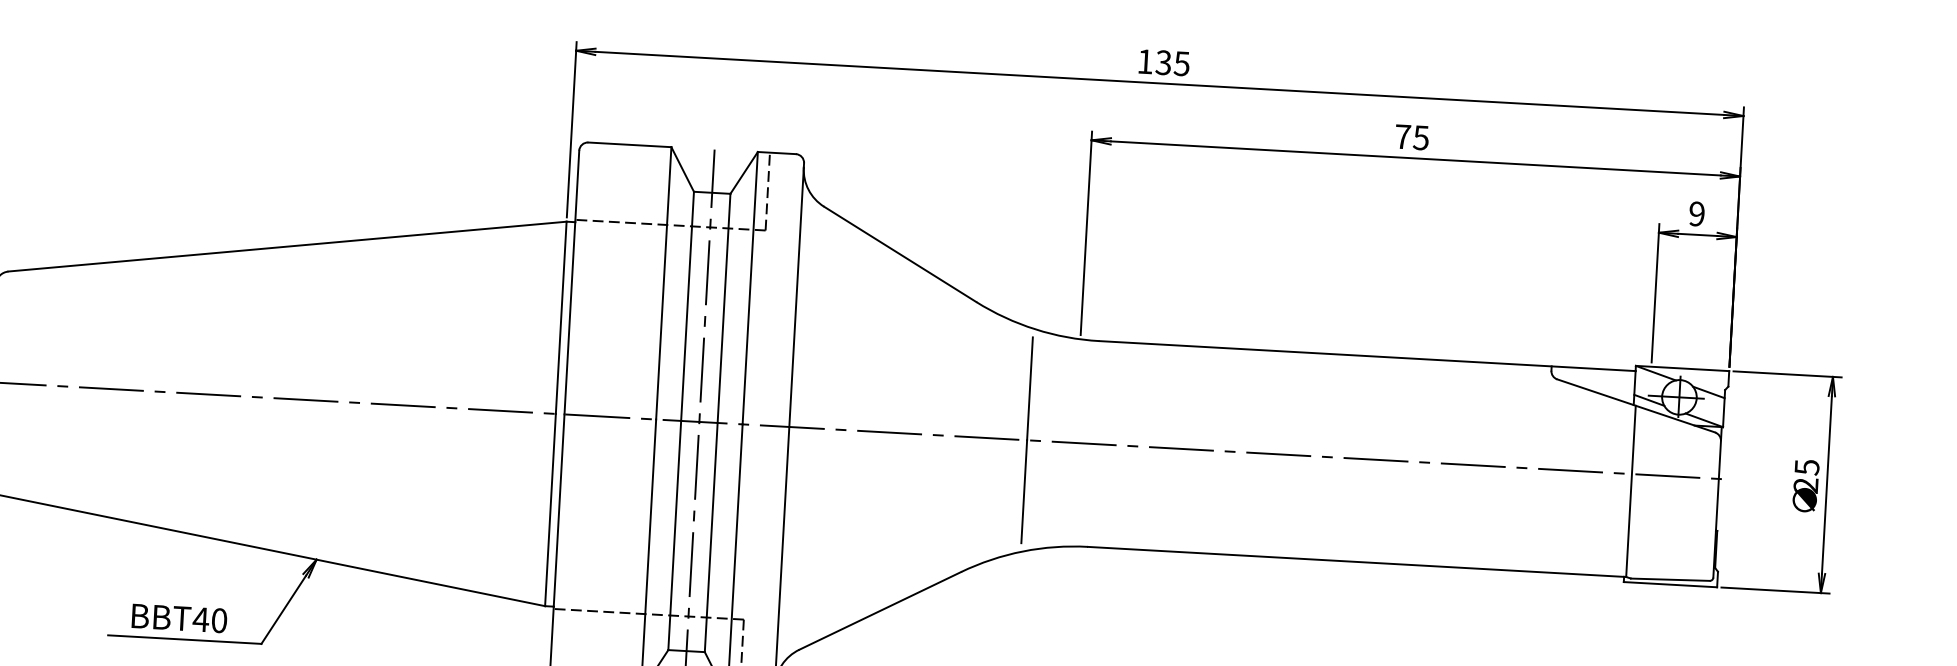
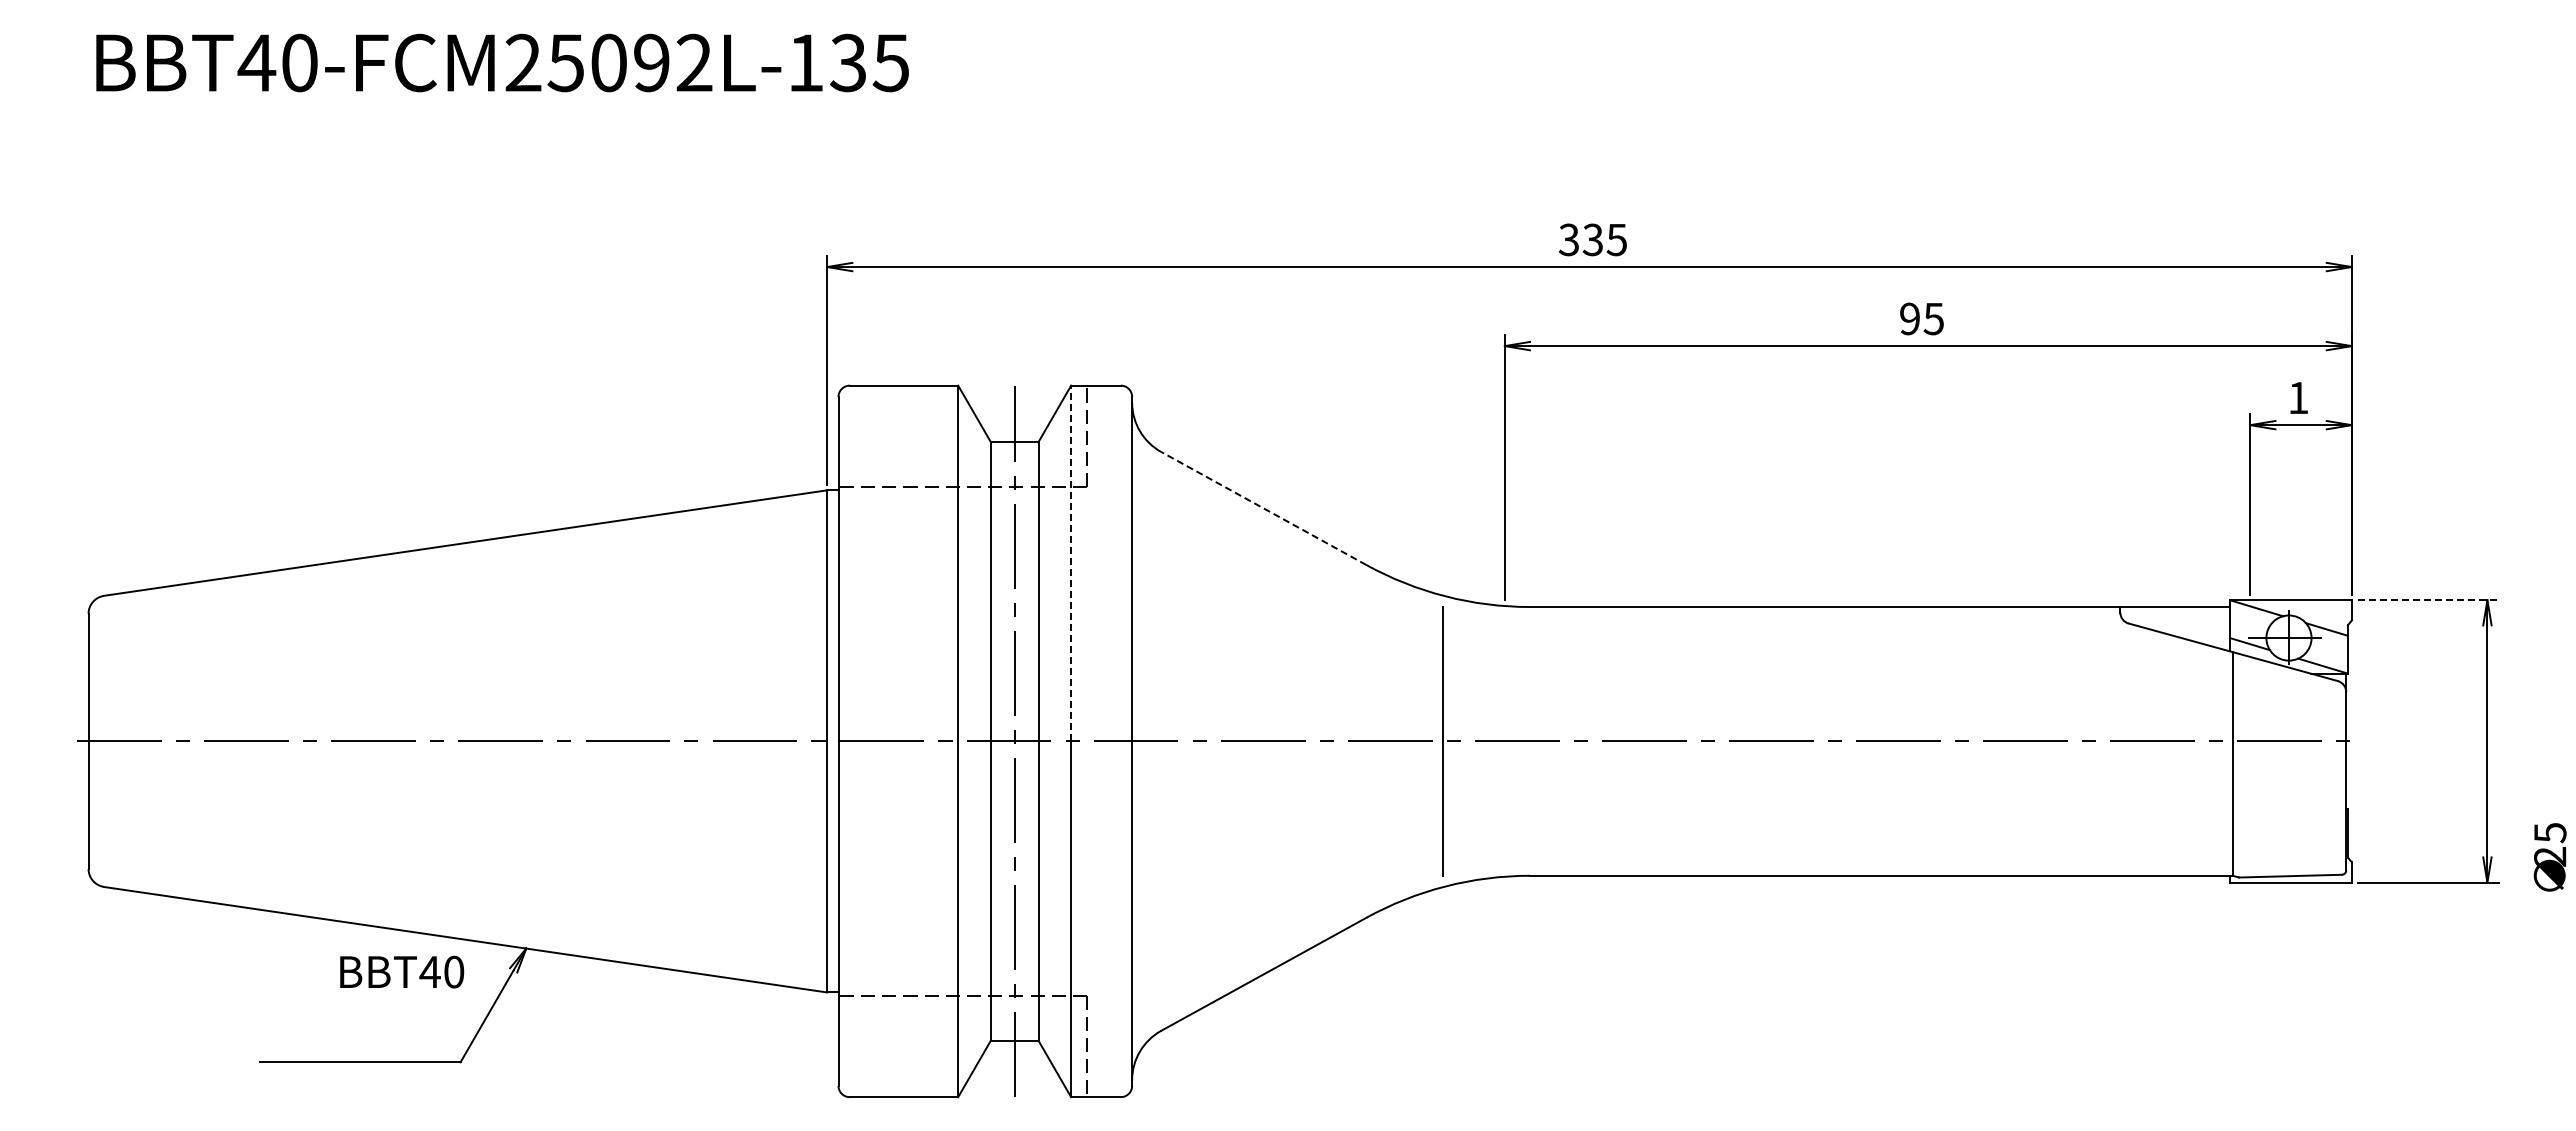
text: (1144, 61) -> (1568, 239), 135 -> 335
text: (1403, 136) -> (1910, 318), 75 -> 95
text: (1697, 213) -> (2298, 397), 9 -> 1
line: (899, 254) -> (1263, 508), solid -> dashed
line: (750, 288) -> (1071, 563), solid -> dashed
line: (1787, 374) -> (2428, 600), solid -> dashed
text: (1805, 486) -> (2549, 857), moved
text: (179, 618) -> (402, 971), moved

